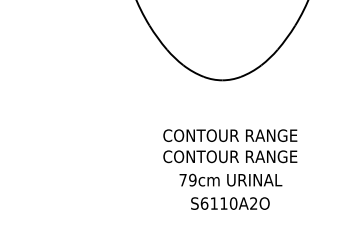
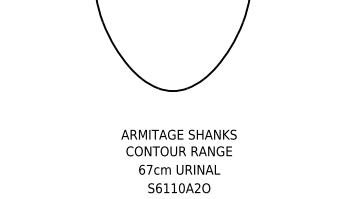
text: (229, 135) -> (178, 134), CONTOUR RANGE -> ARMITAGE SHANKS
text: (187, 179) -> (145, 169), 79cm -> 67cm

